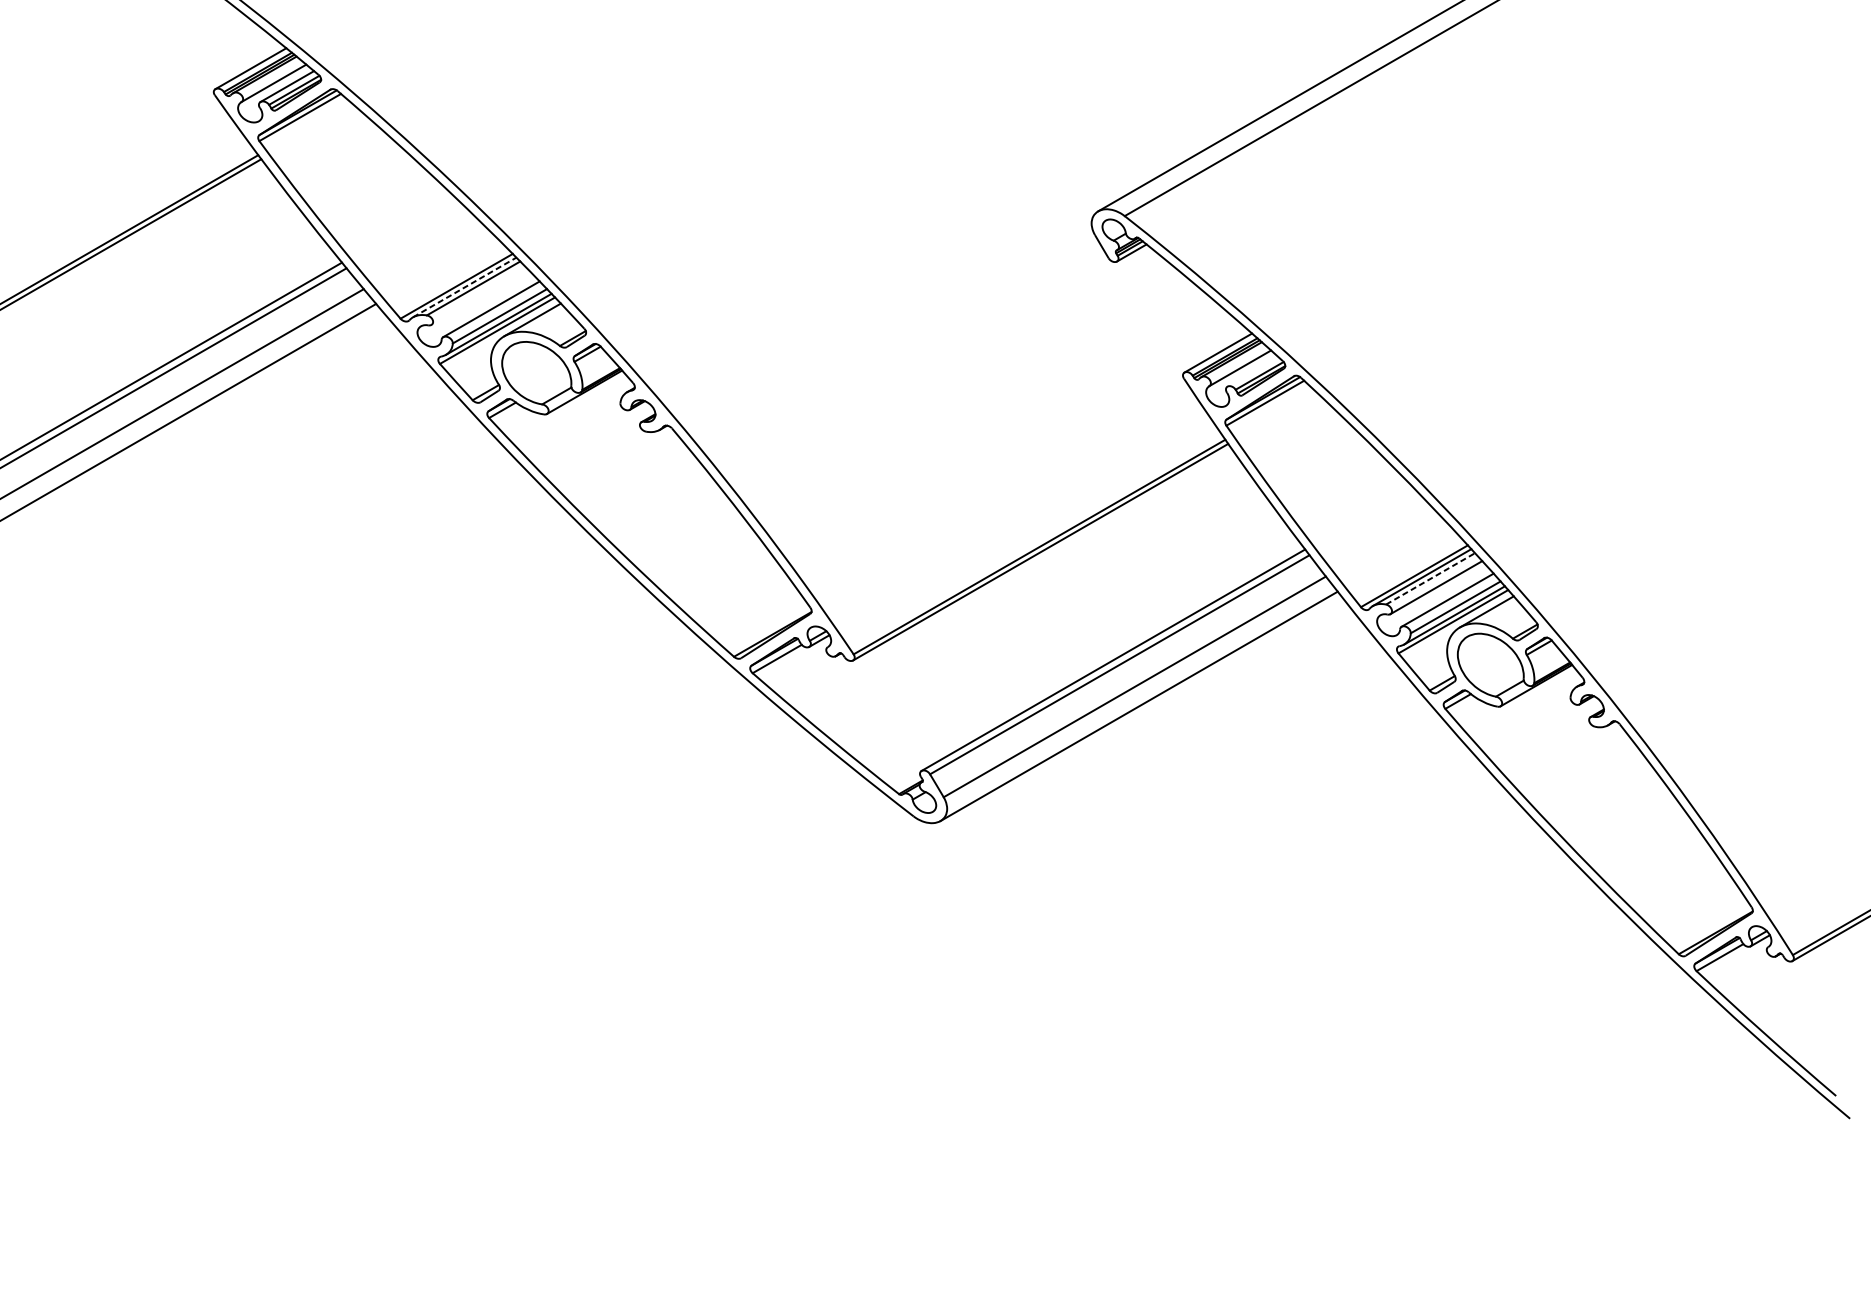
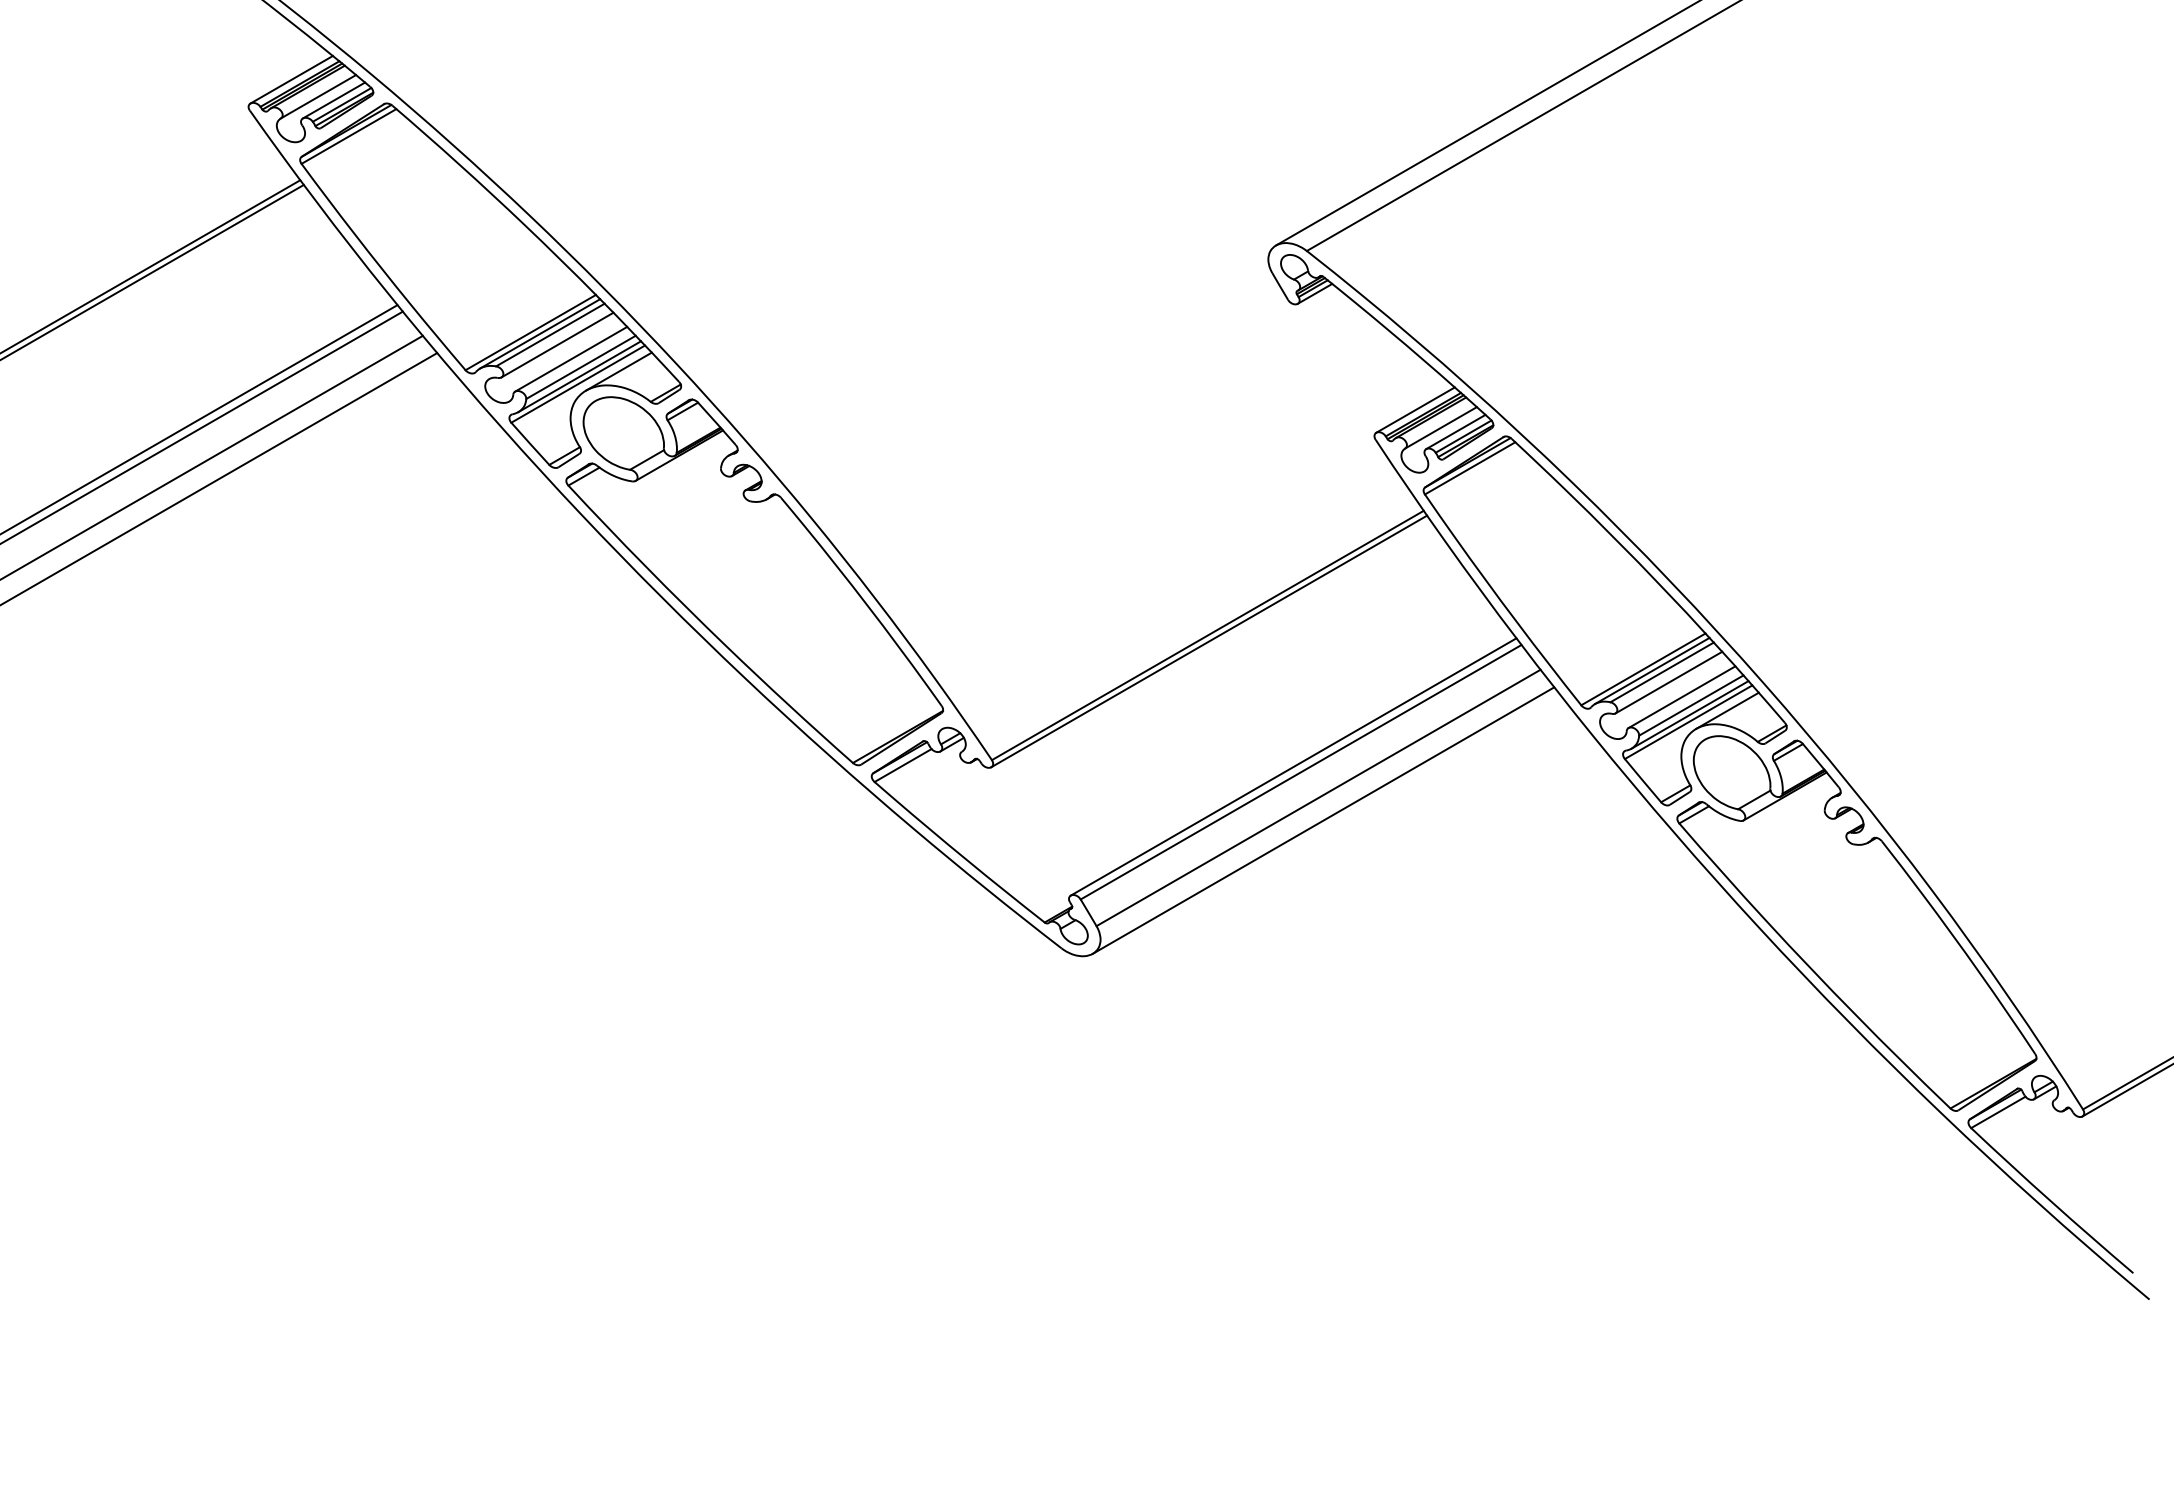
line: (465, 287) -> (540, 333), dashed -> solid
line: (479, 296) -> (557, 344), added
line: (1252, 371) -> (1455, 431), added
line: (1430, 578) -> (1662, 672), dashed -> solid

